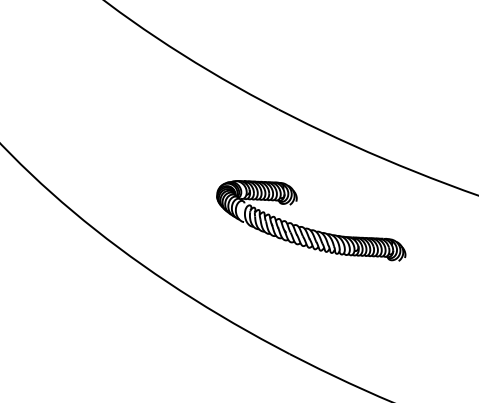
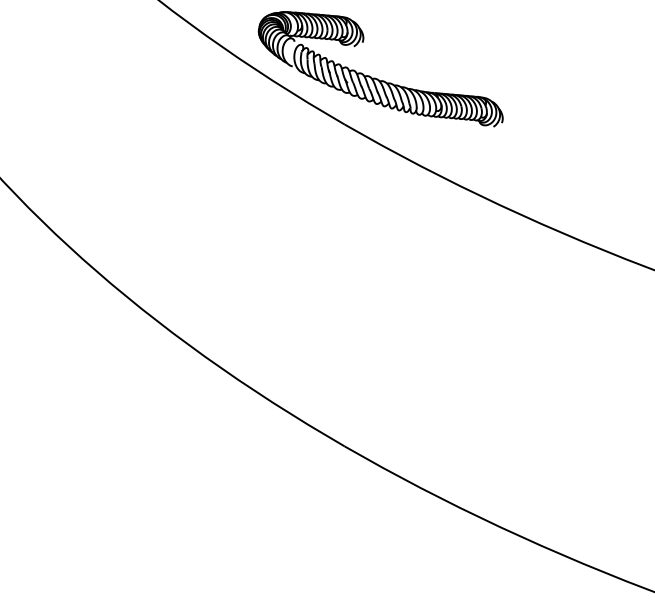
part: (307, 227) -> (375, 77), moved

